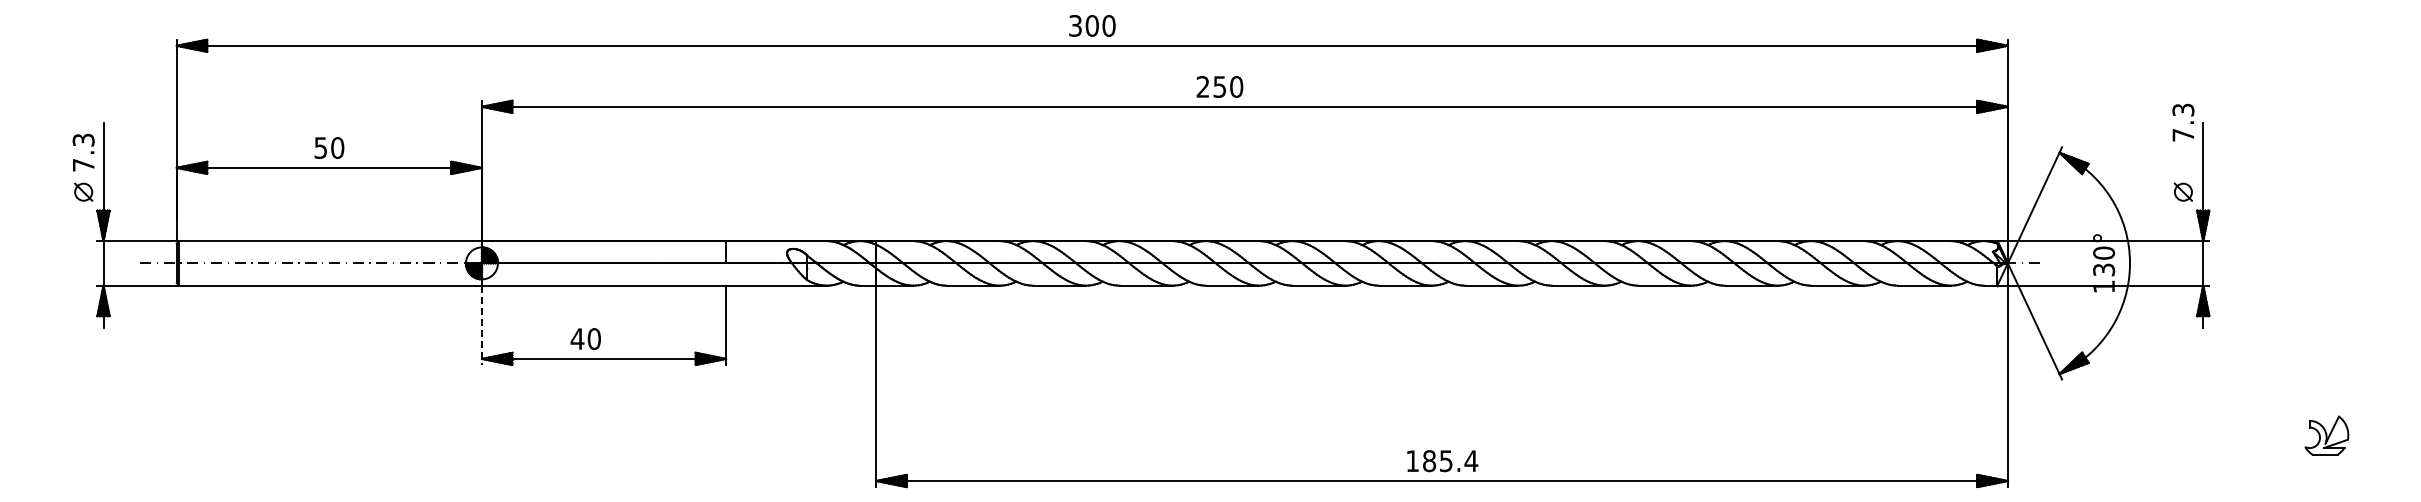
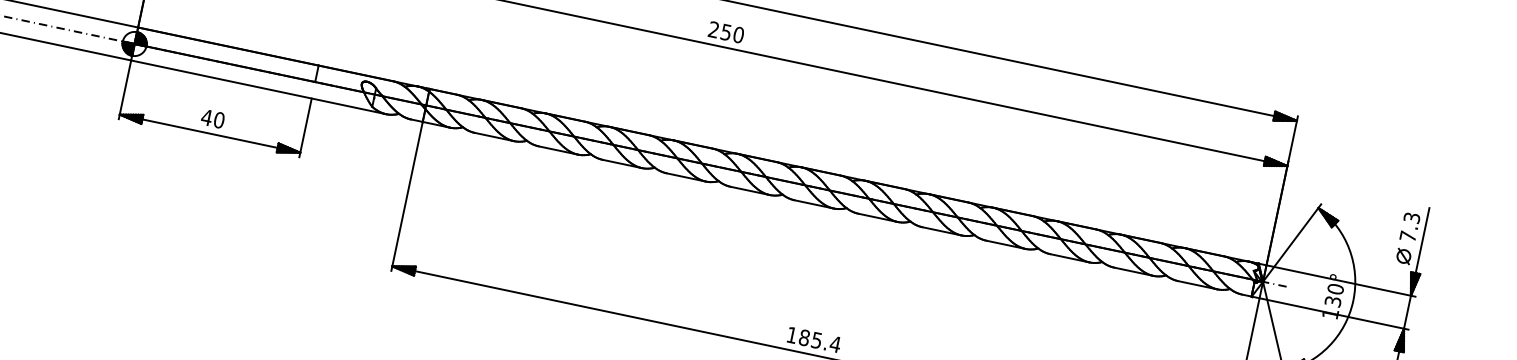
text: (1219, 86) -> (726, 32), moved
text: (2183, 122) -> (1410, 227), moved
line: (481, 325) -> (124, 89), dashed -> solid
text: (585, 339) -> (212, 119), moved

